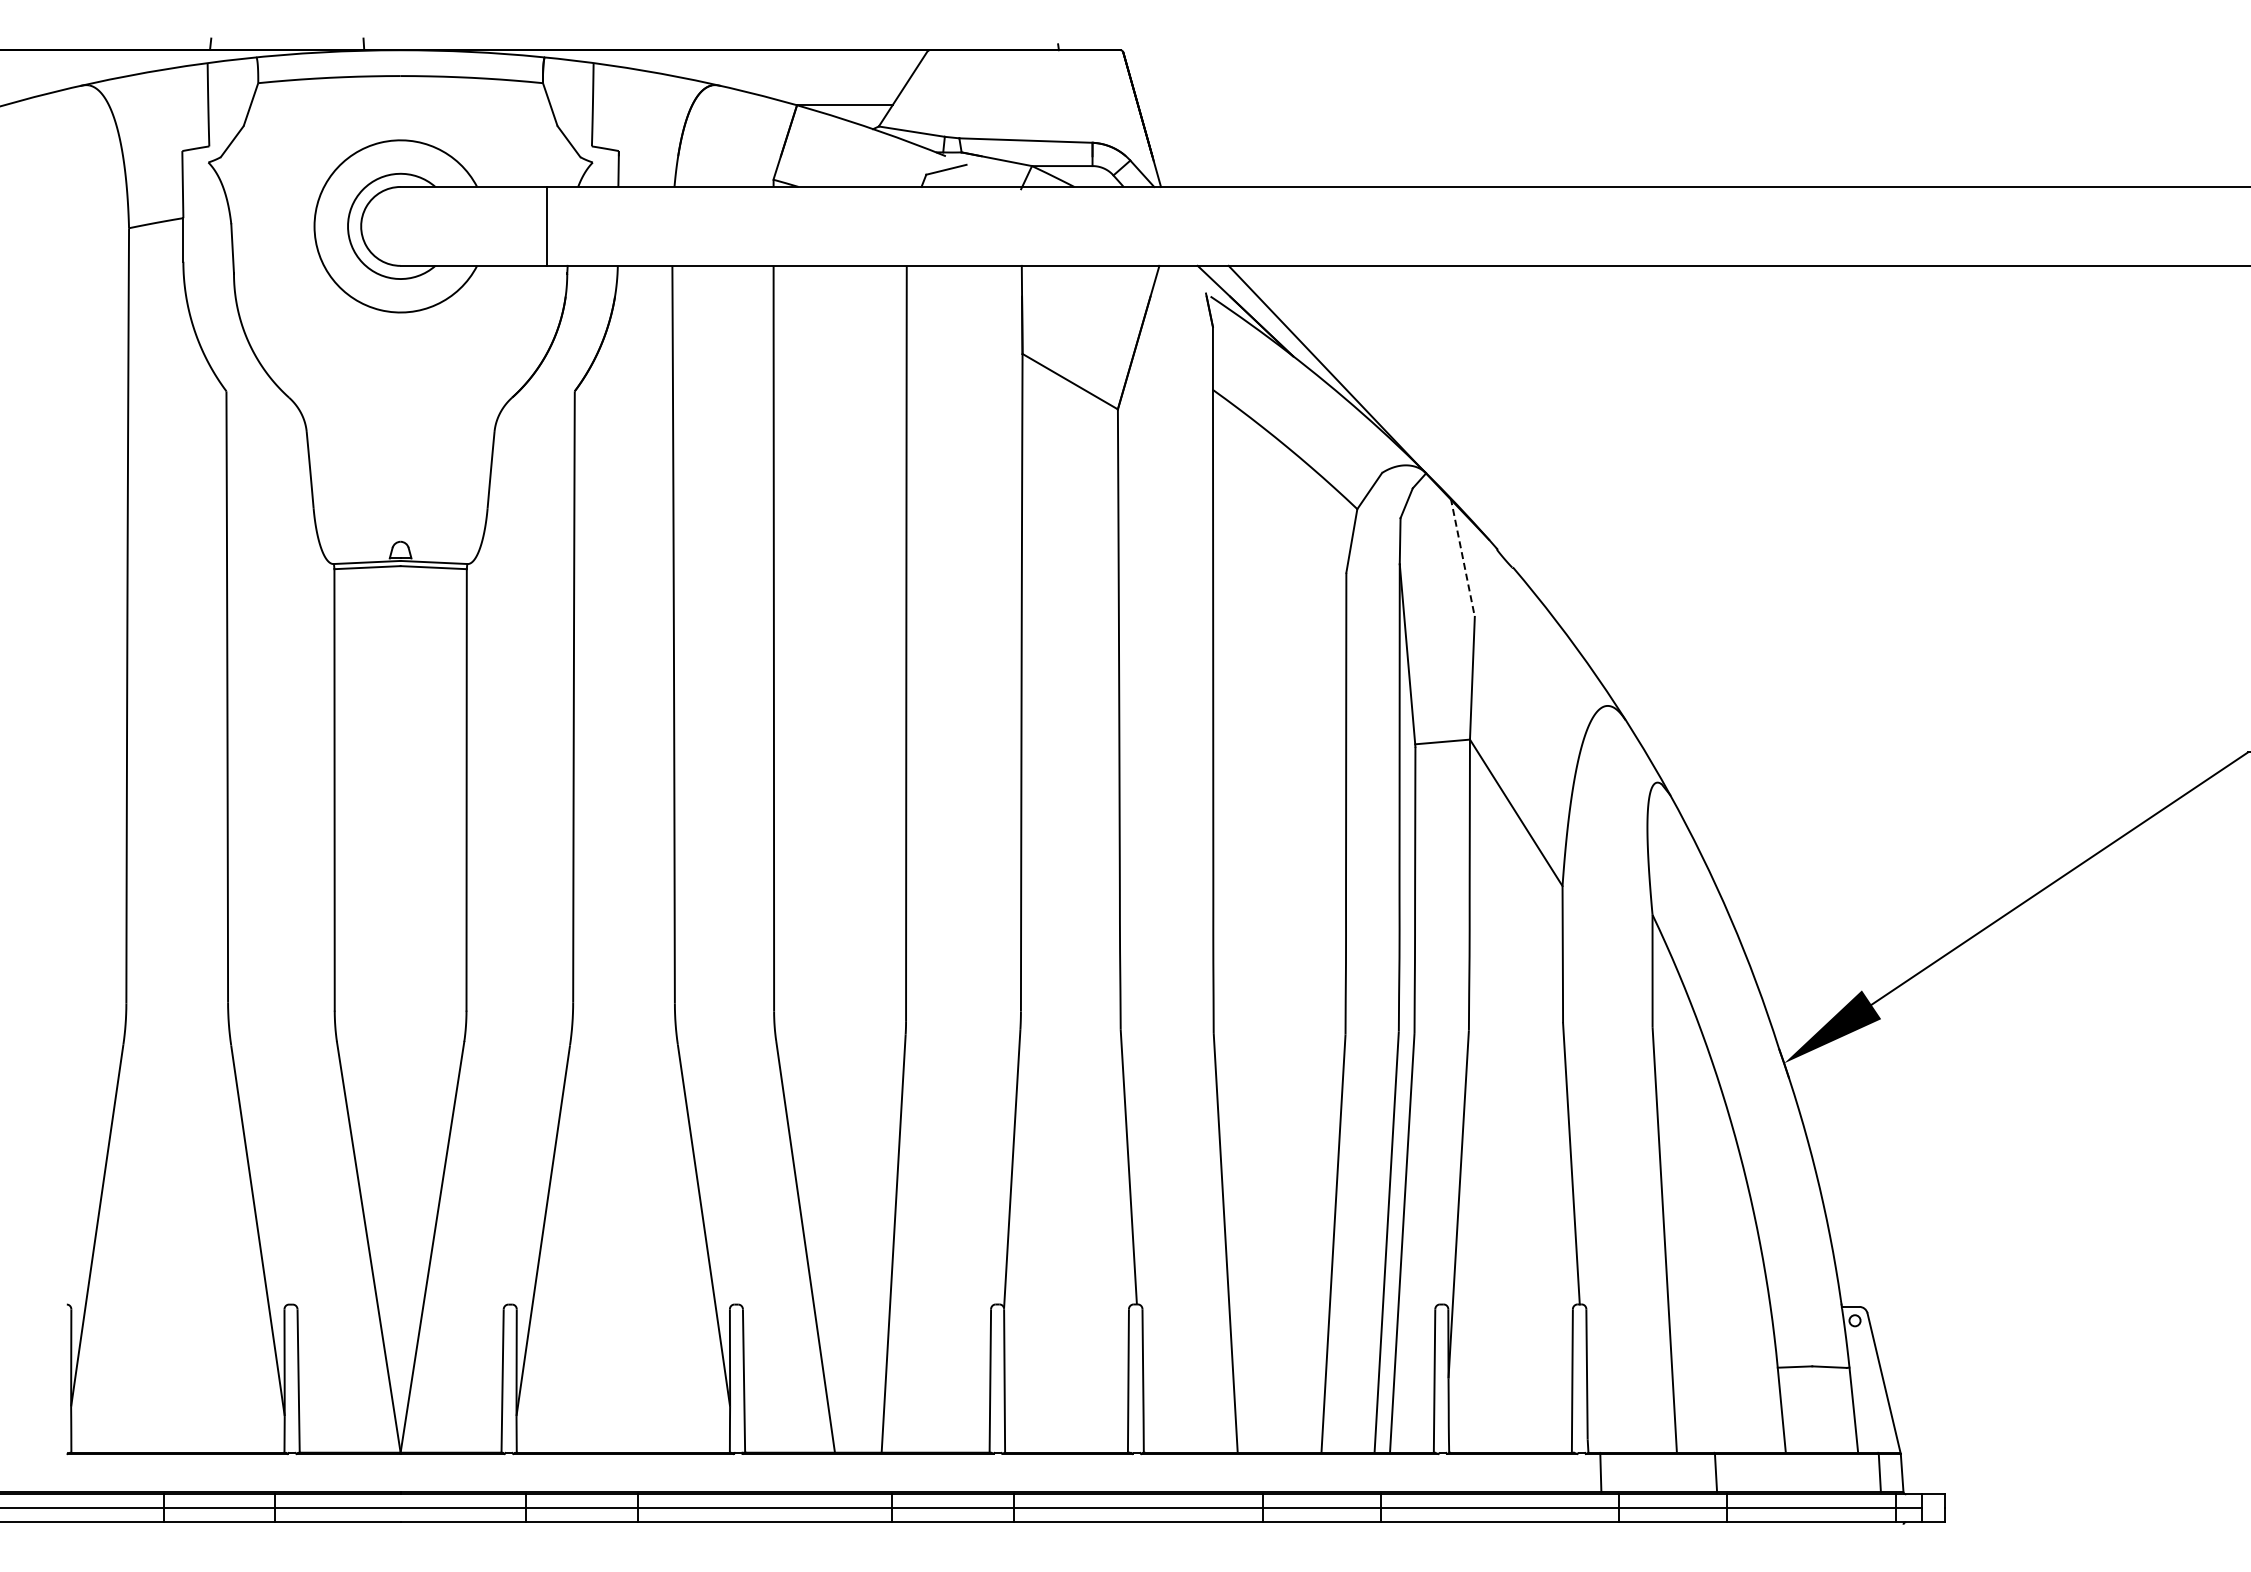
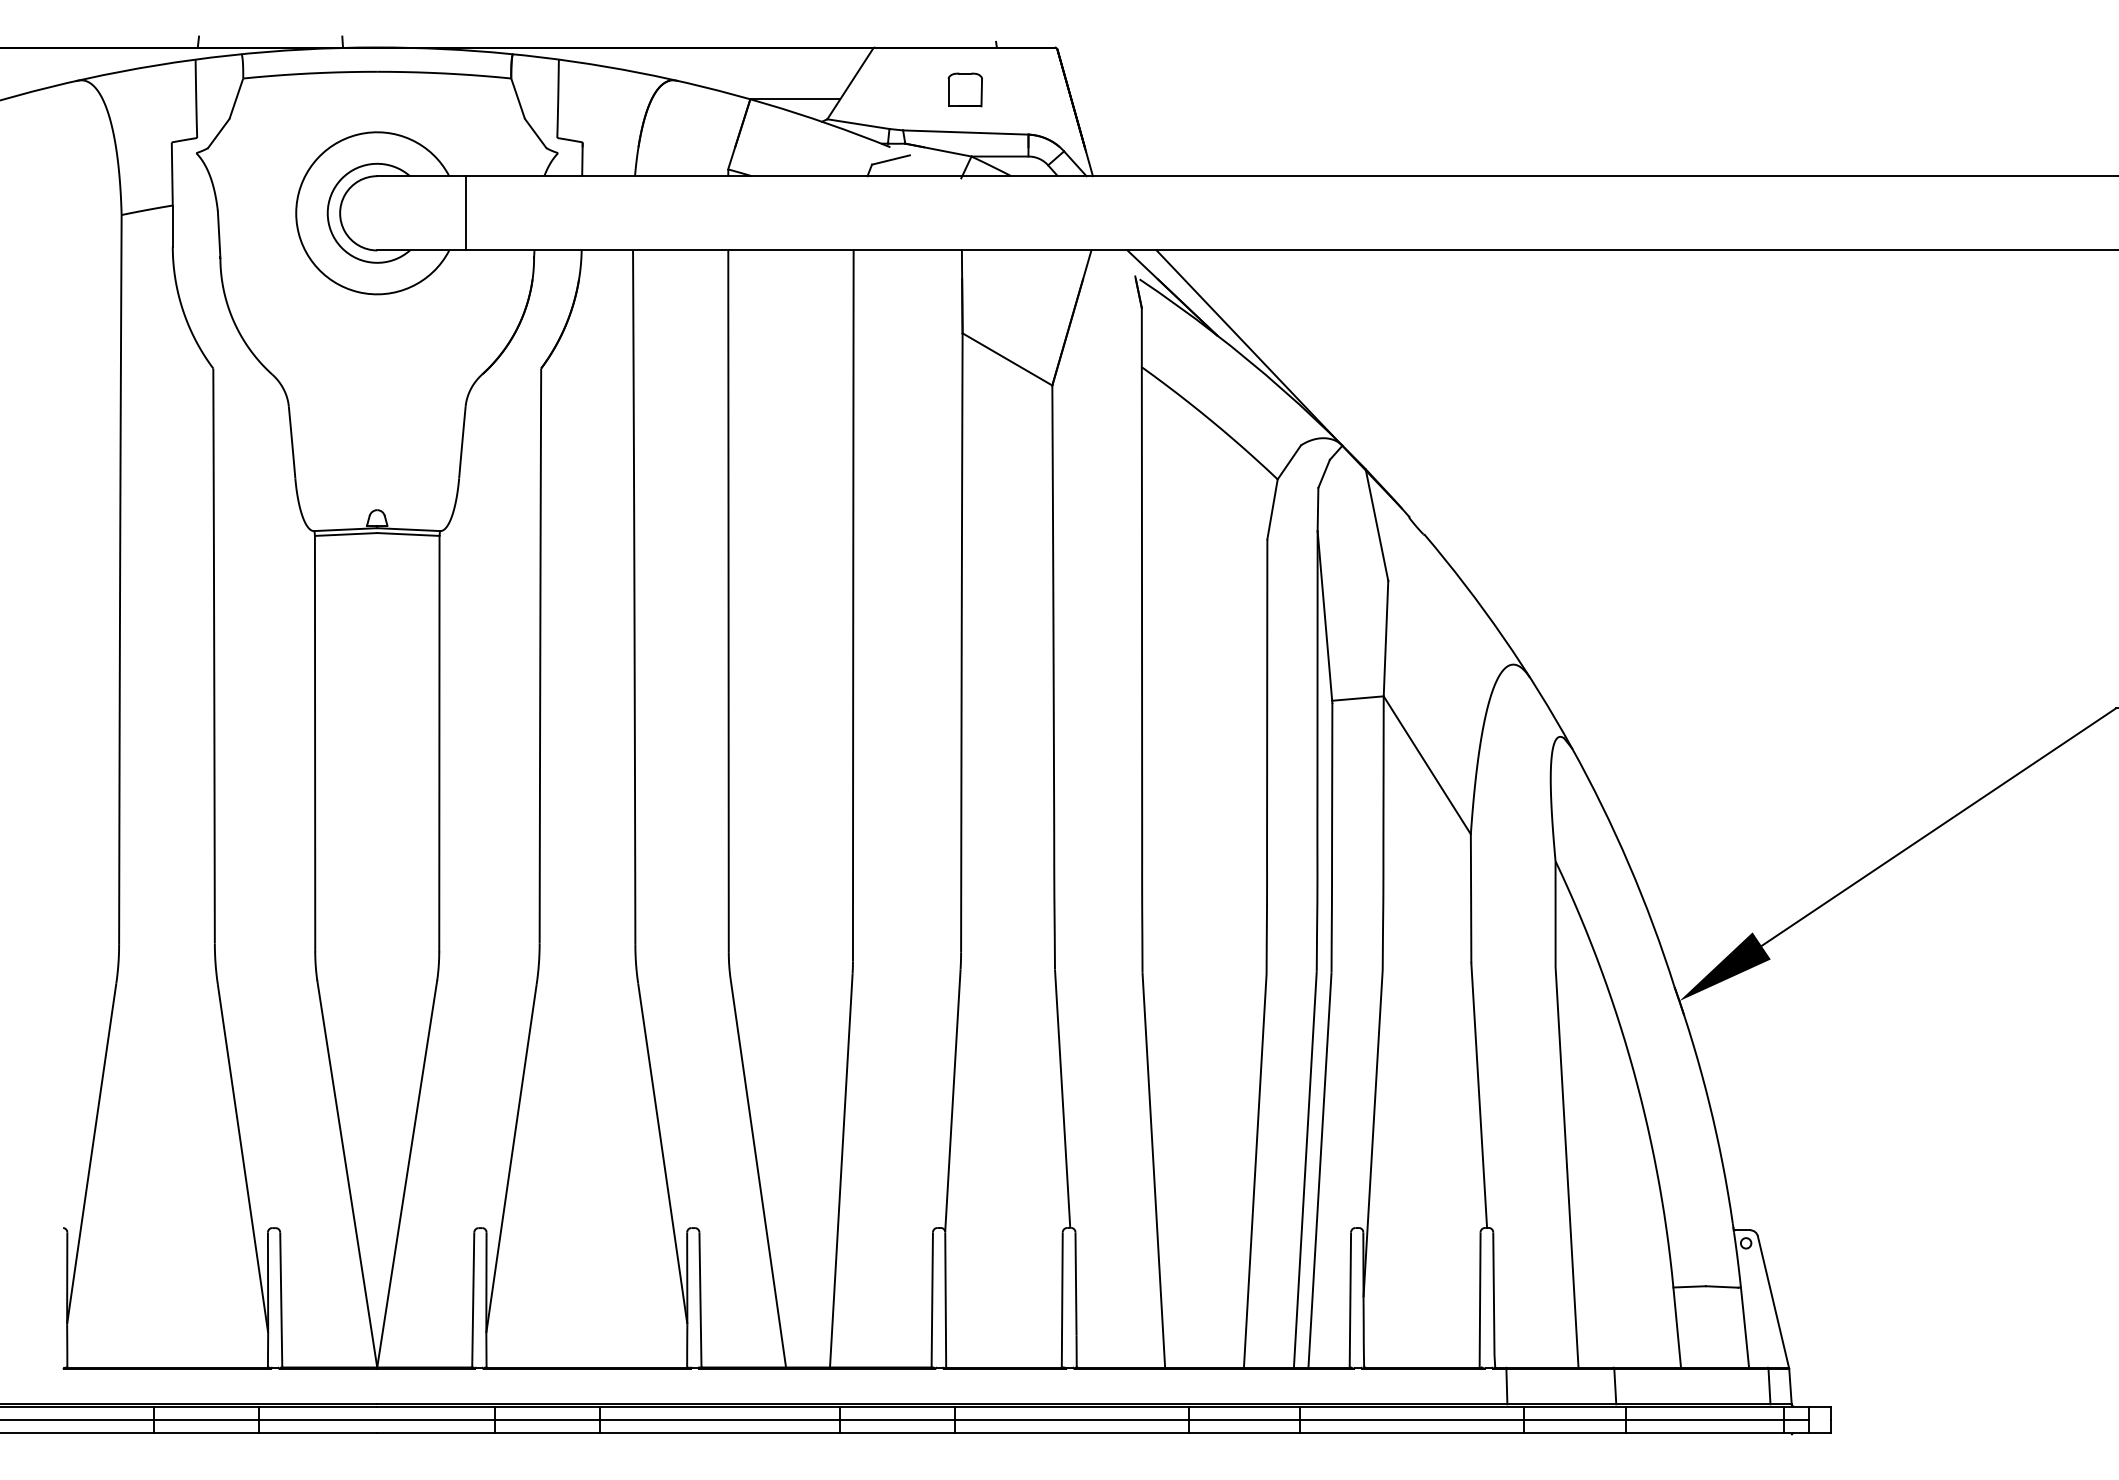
part: (1025, 95) -> (965, 90), added
line: (546, 225) -> (465, 212), moved
line: (1462, 557) -> (1376, 524), dashed -> solid

